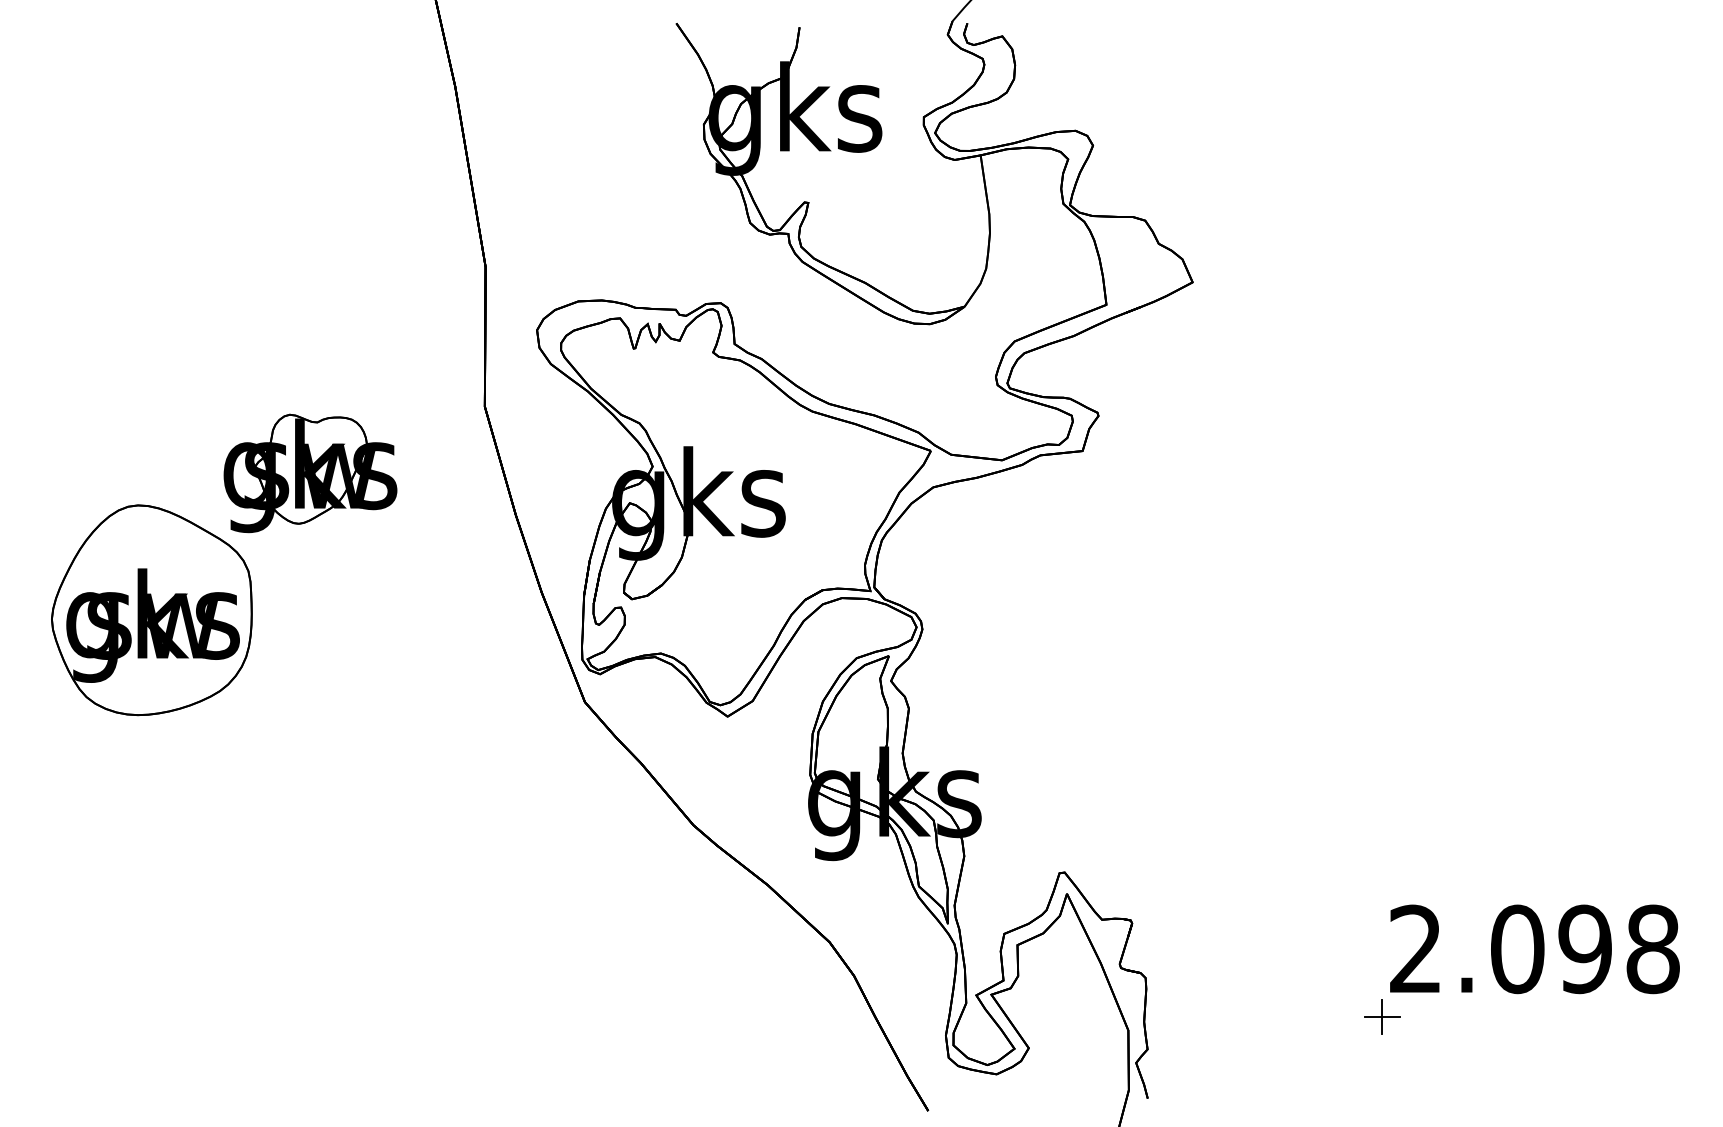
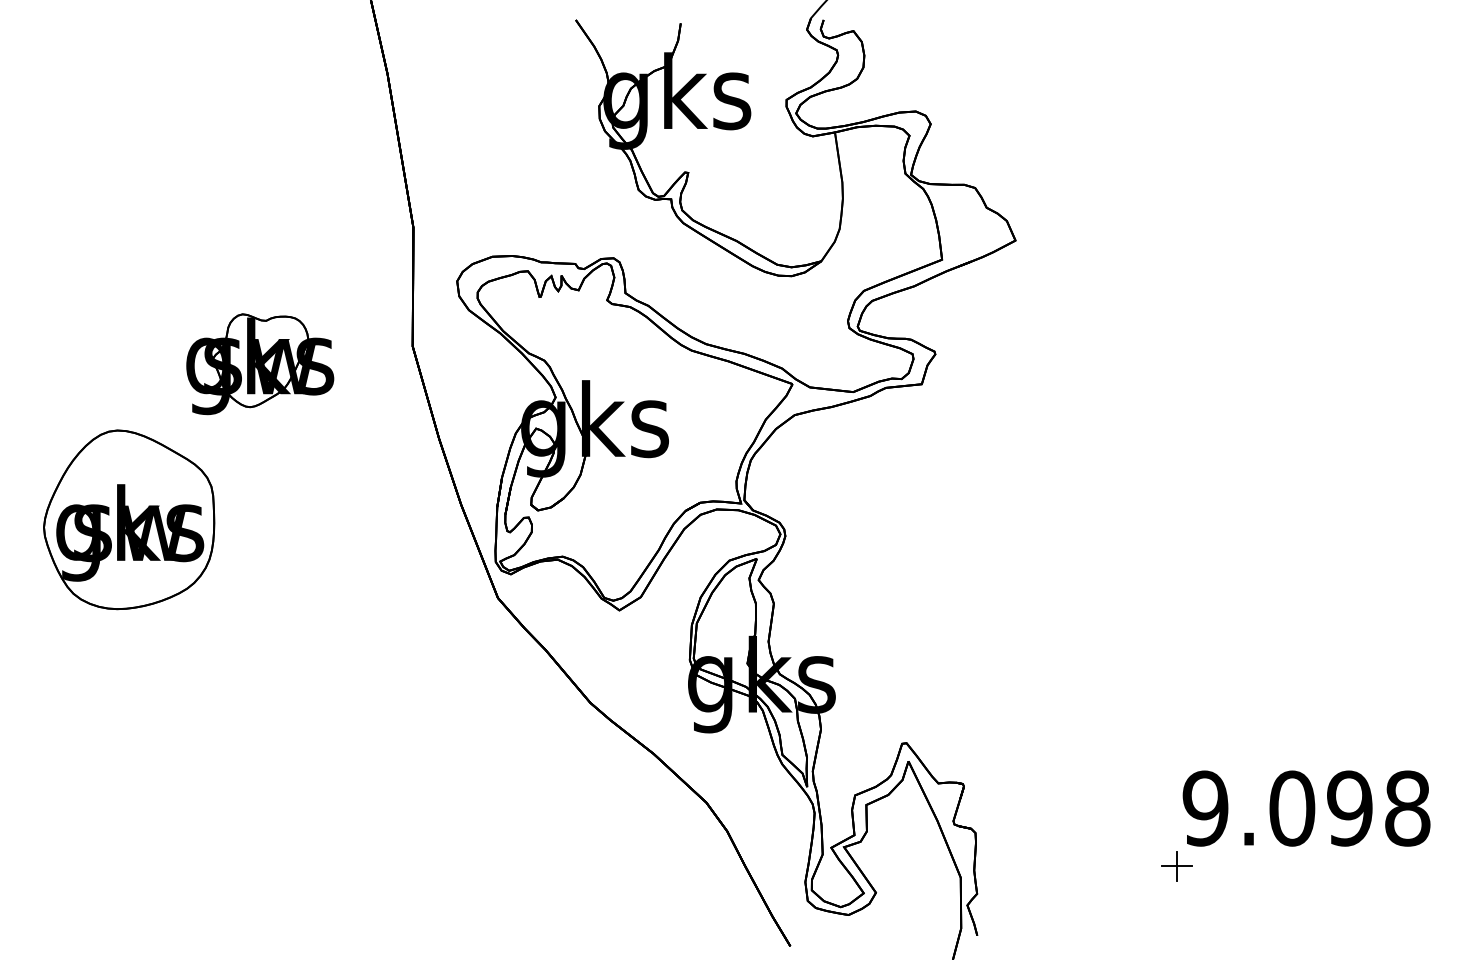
part: (310, 473) -> (260, 364), moved
text: (1415, 949) -> (1205, 808), 2.098 -> 9.098

